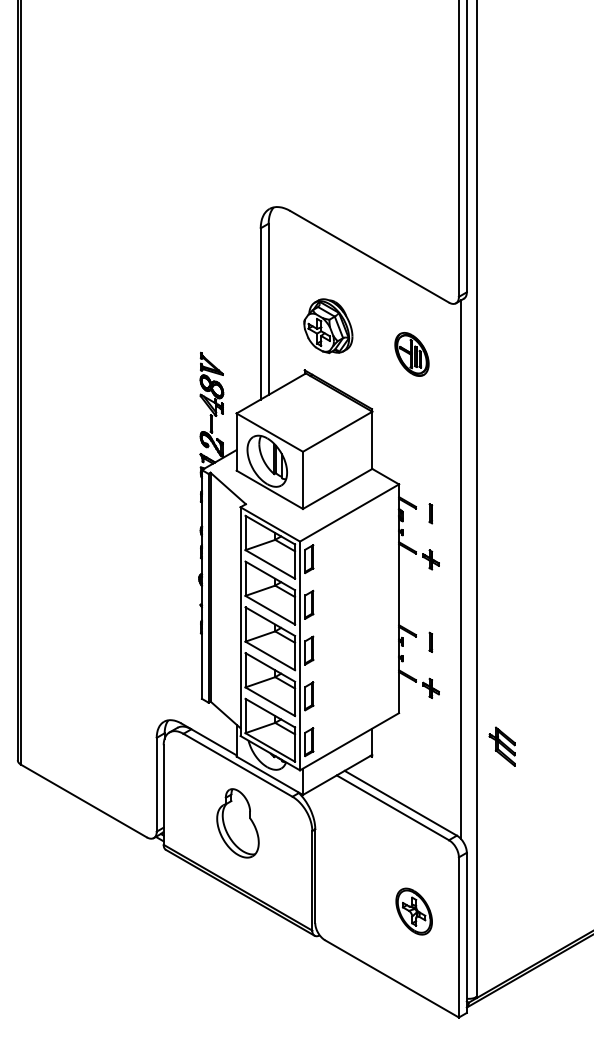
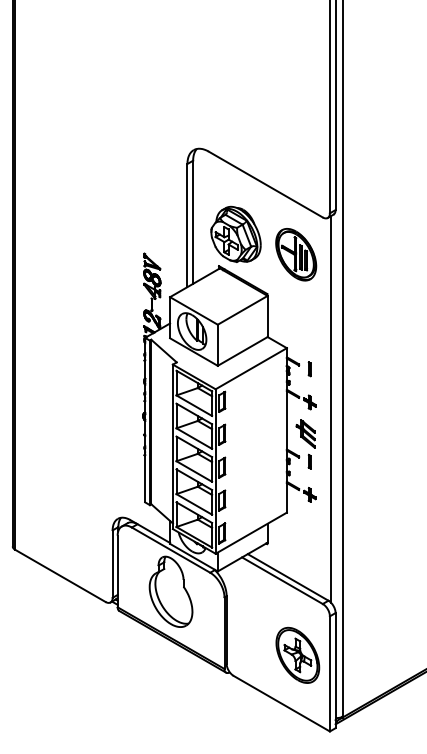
part: (328, 325) -> (236, 233), size x1.43
part: (411, 354) -> (295, 254), size x1.67
part: (501, 746) -> (305, 433), moved
part: (237, 823) -> (170, 591), size x1.43
part: (413, 911) -> (297, 655), size x1.67

